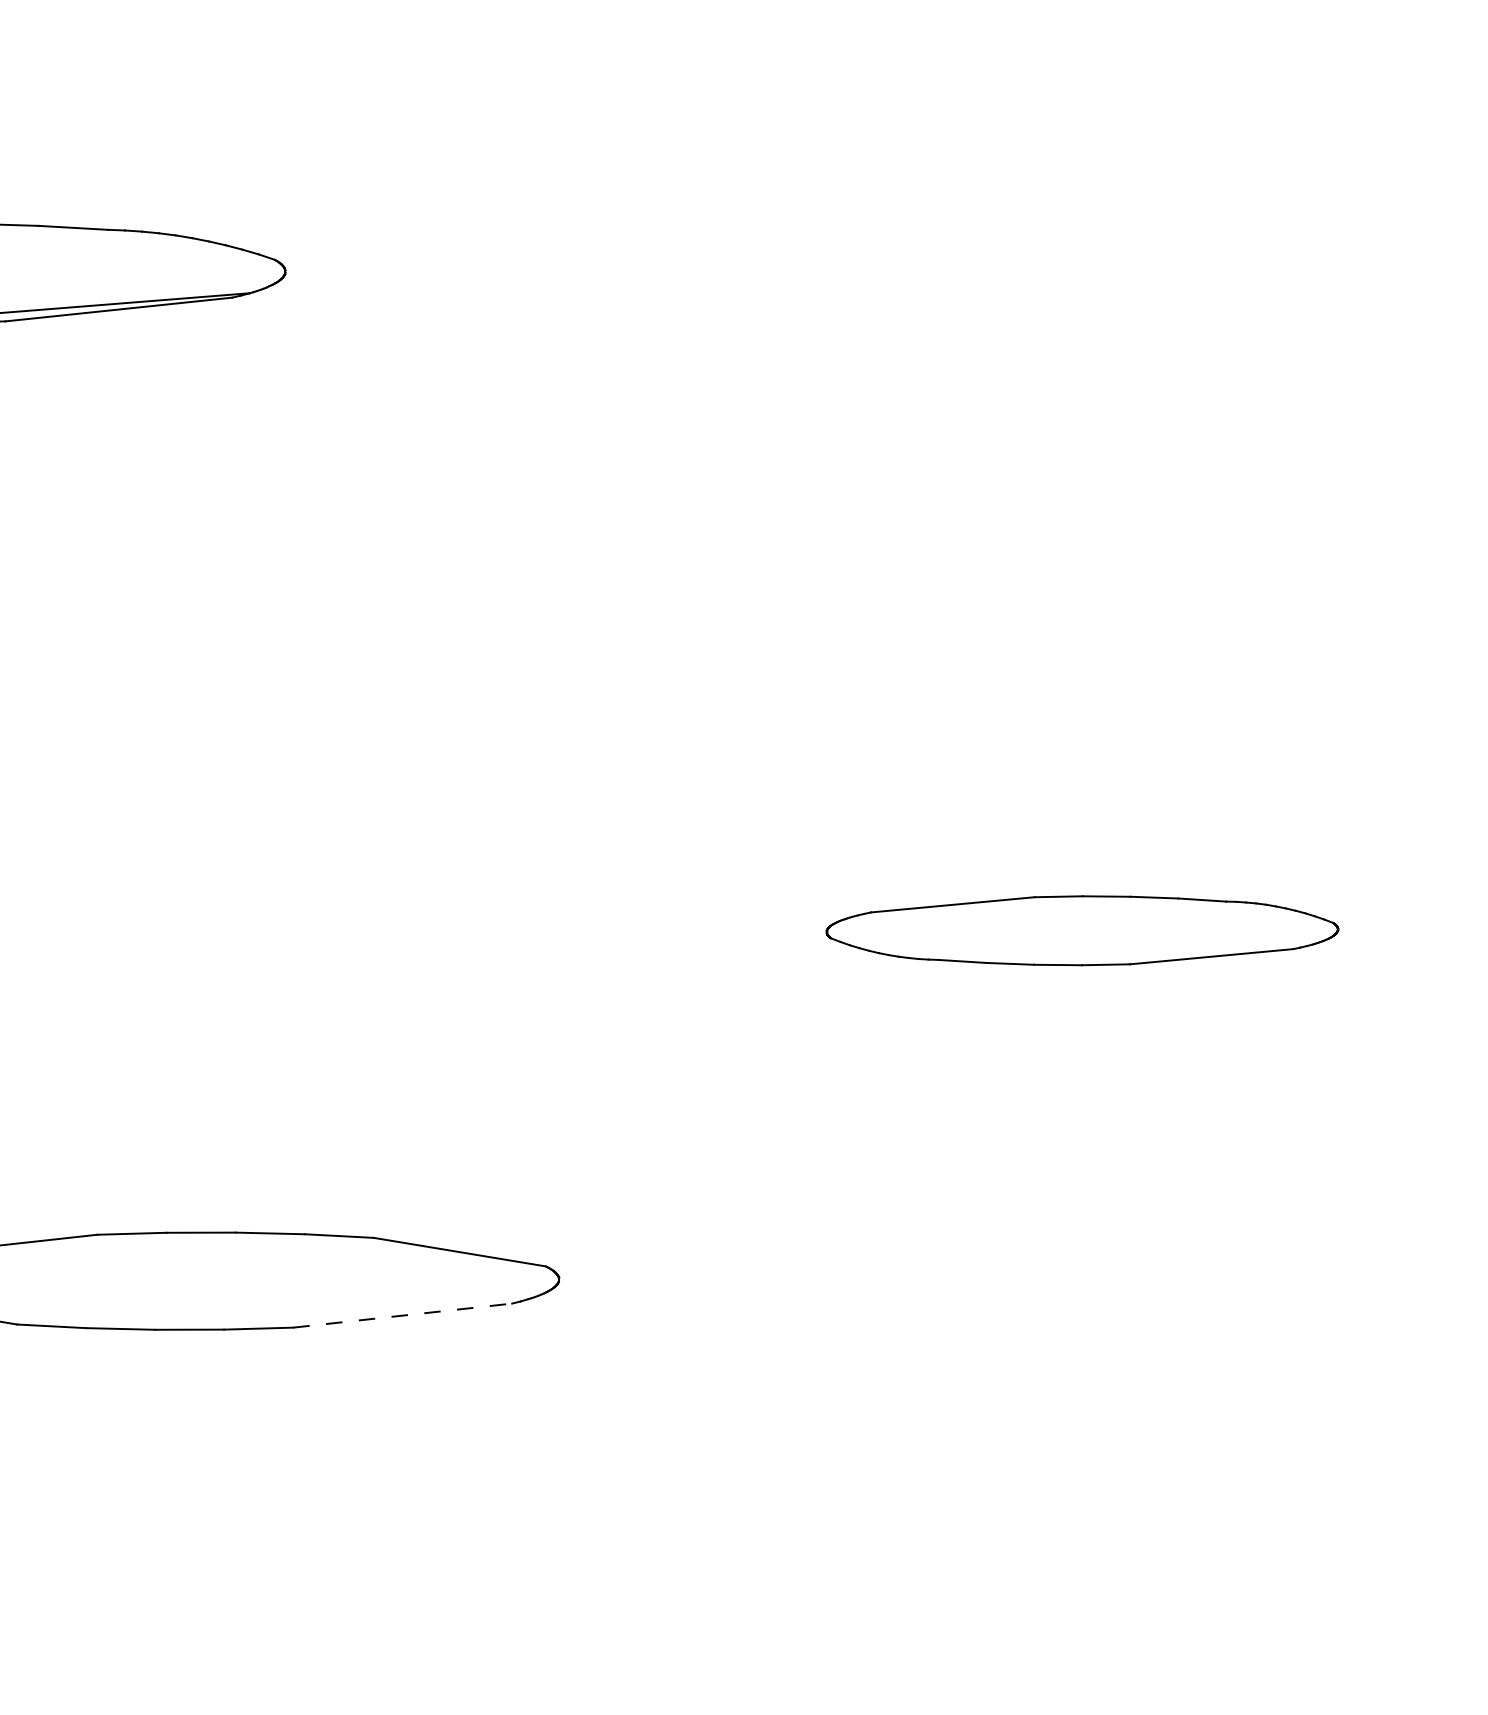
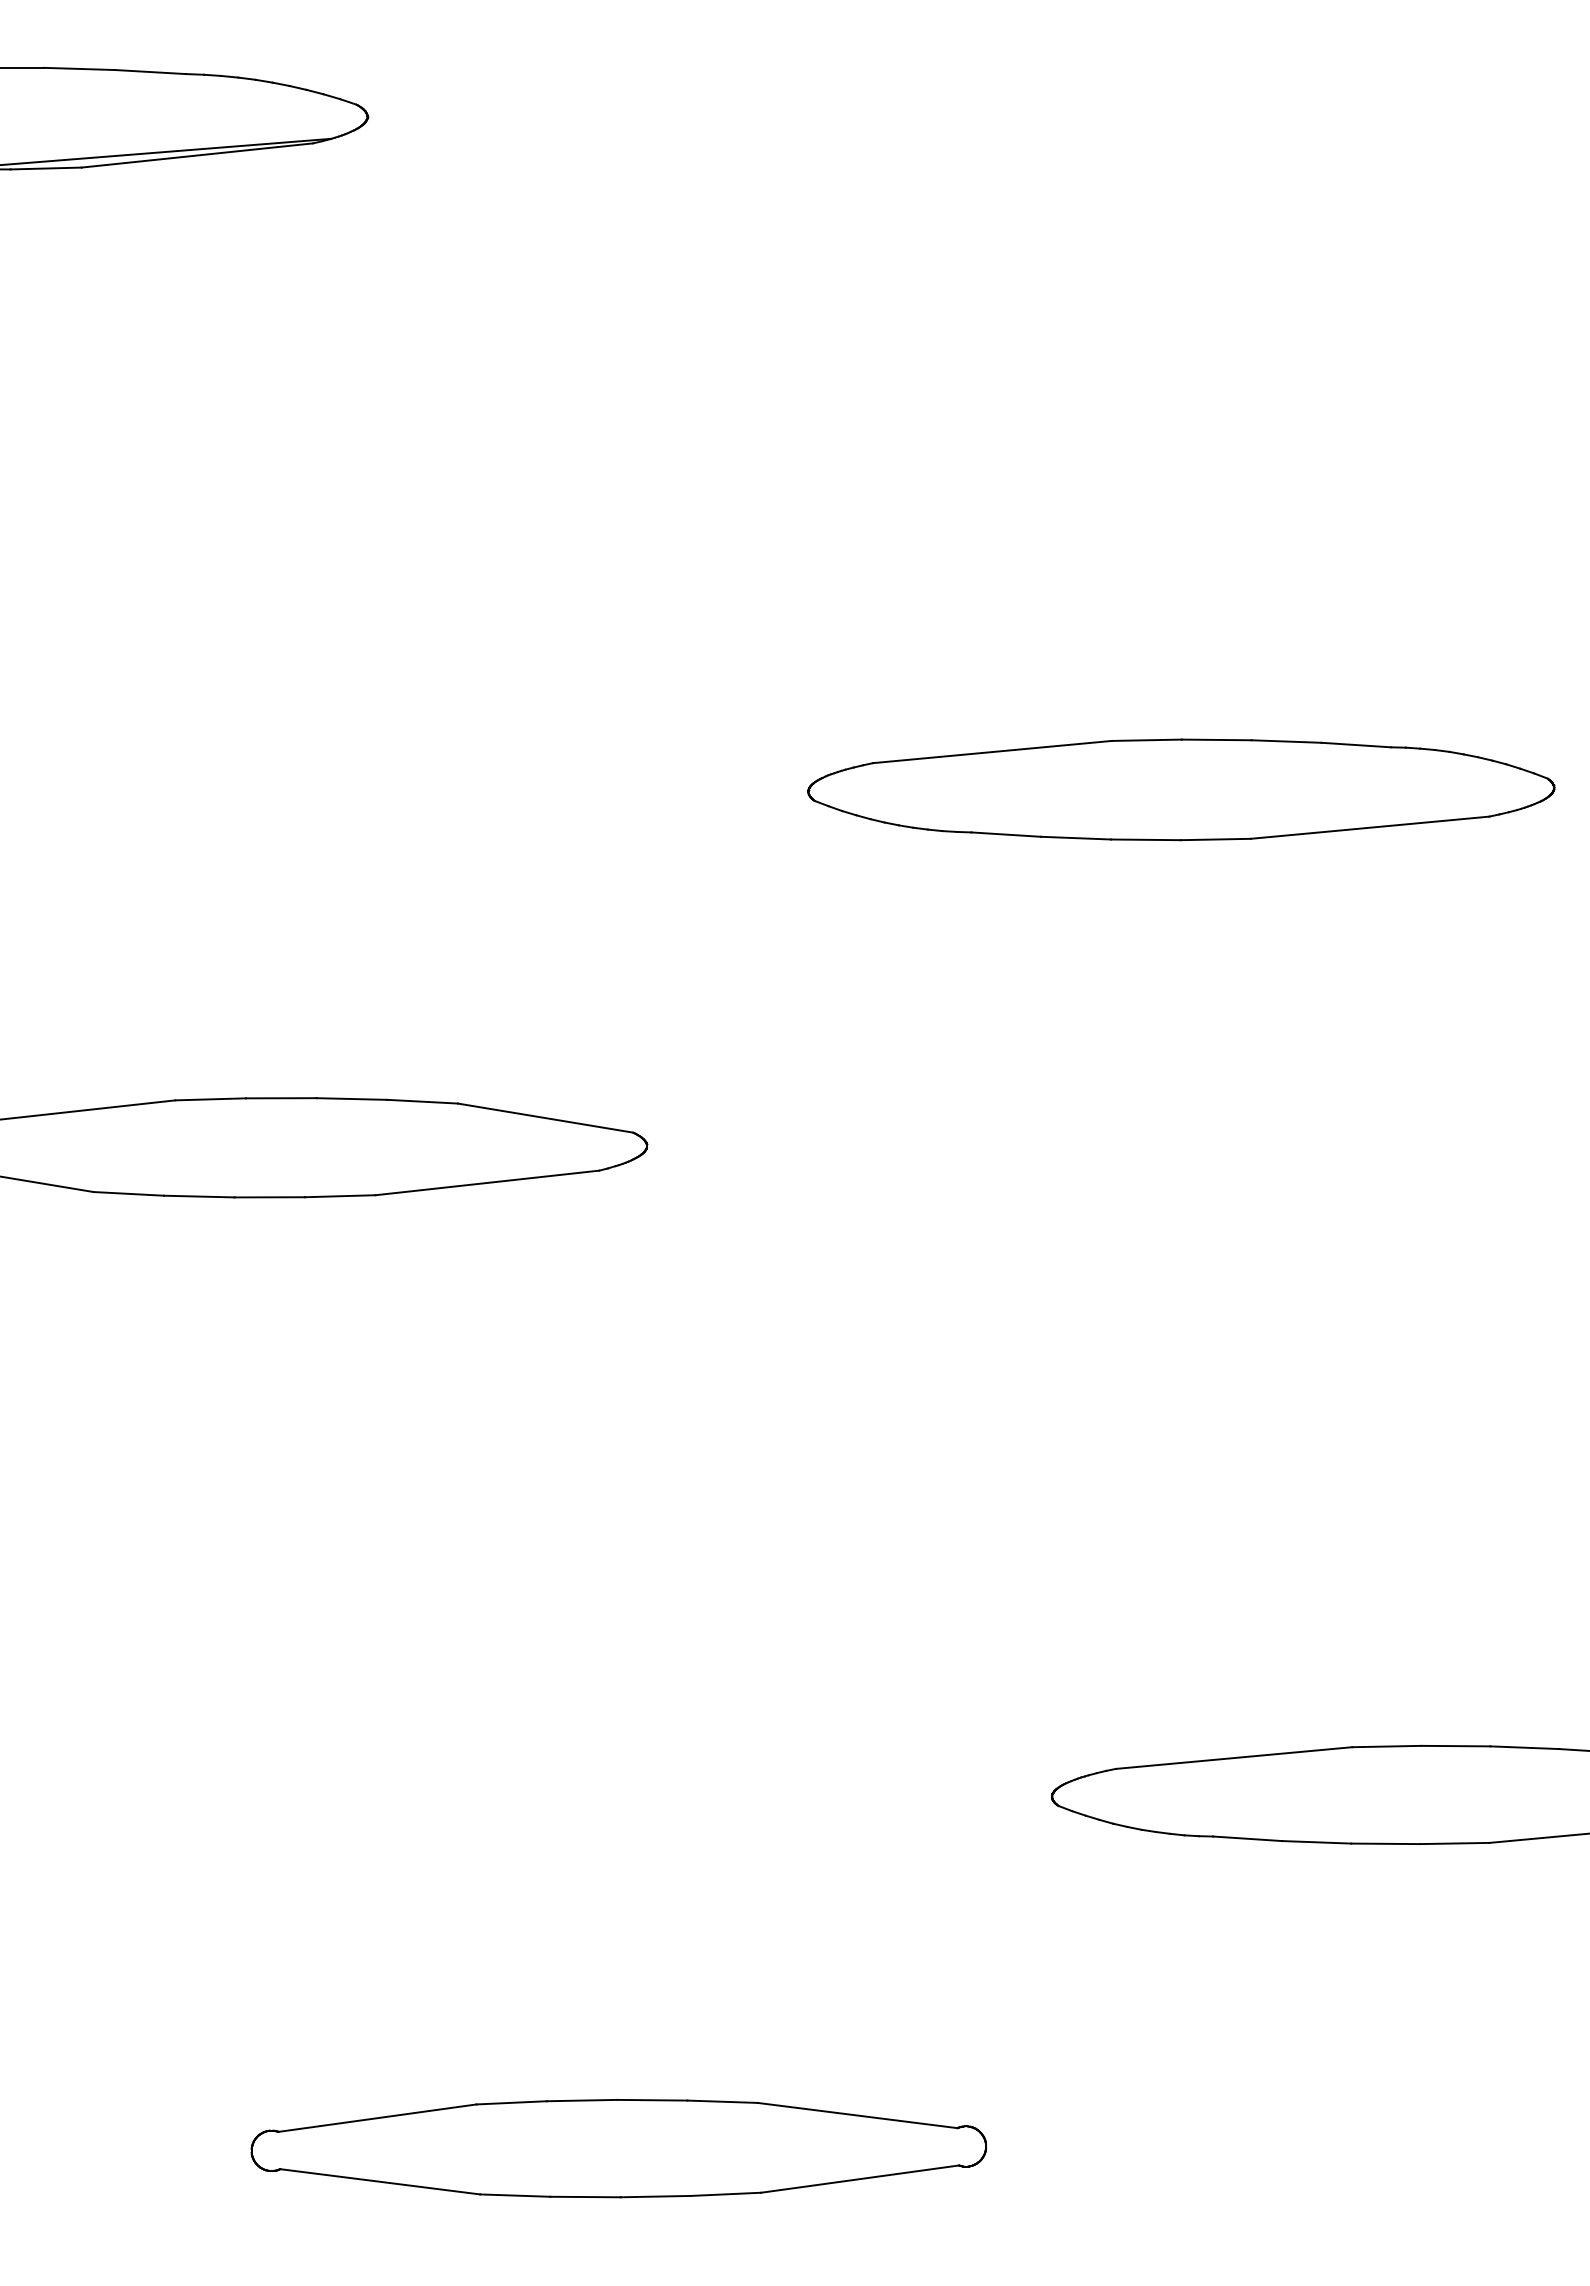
part: (1082, 930) -> (1181, 789), size x1.43
line: (402, 1315) -> (487, 1182), dashed -> solid

